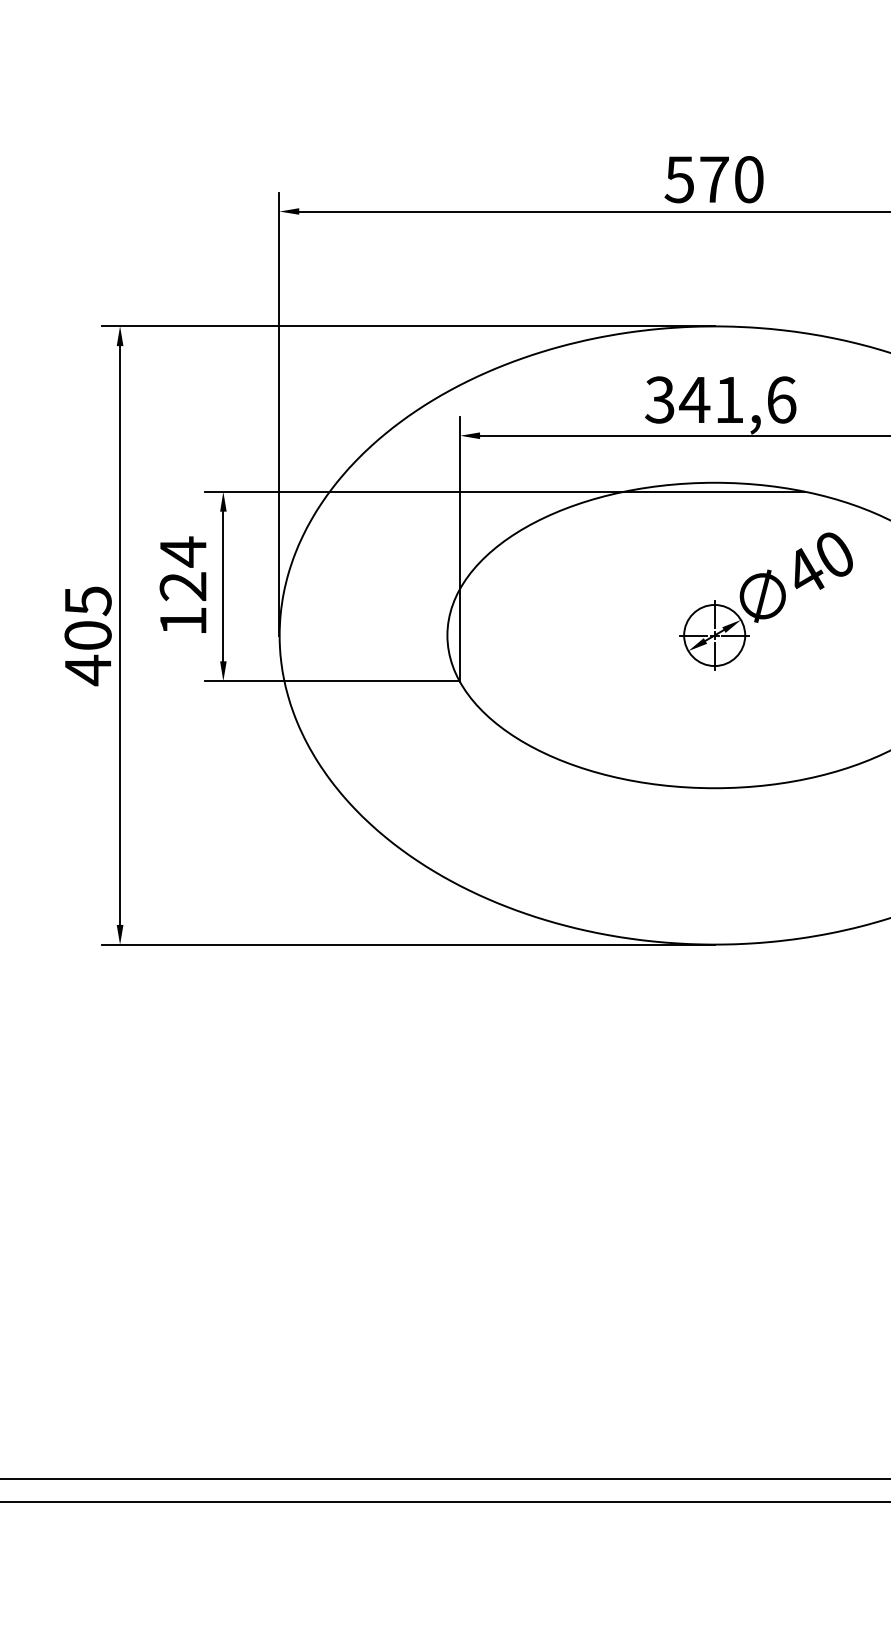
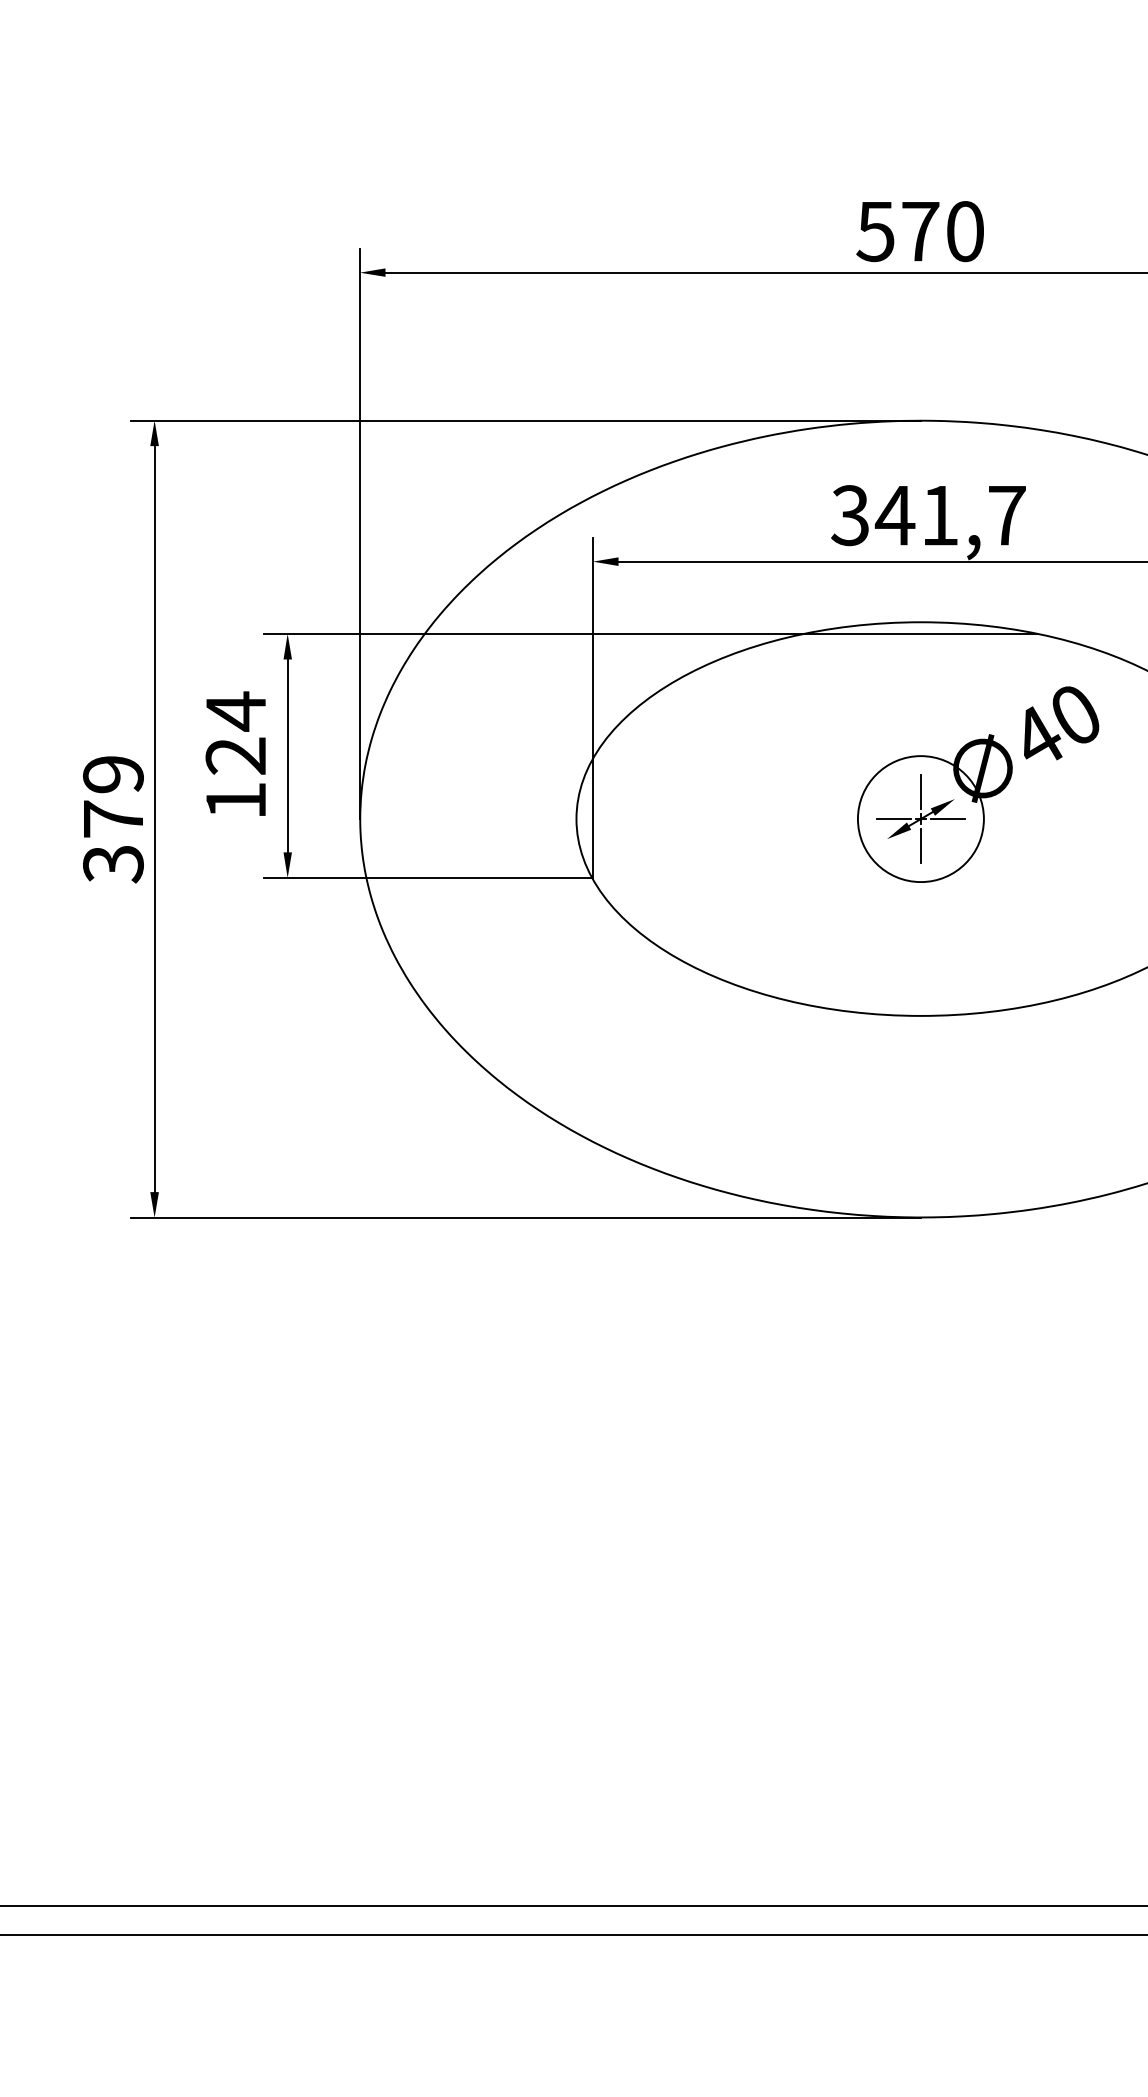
text: (781, 399) -> (1007, 515), 341,6 -> 341,7
circle: (714, 635) -> (920, 818), size x1.6
text: (88, 636) -> (113, 820), 405 -> 379

